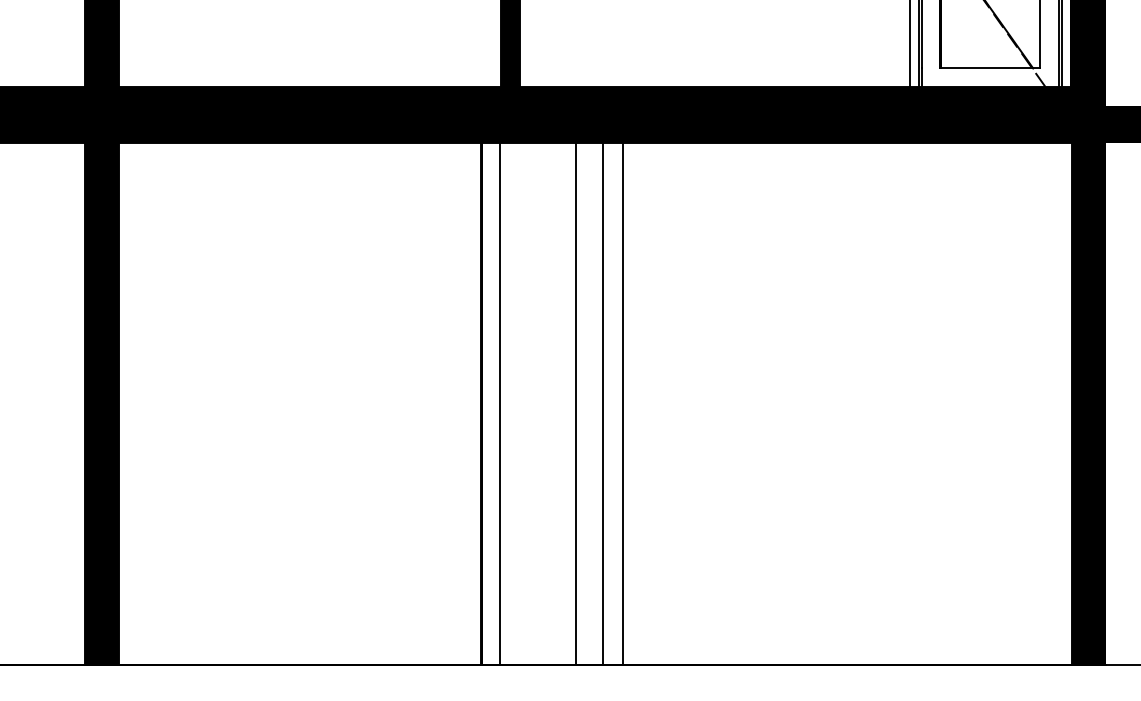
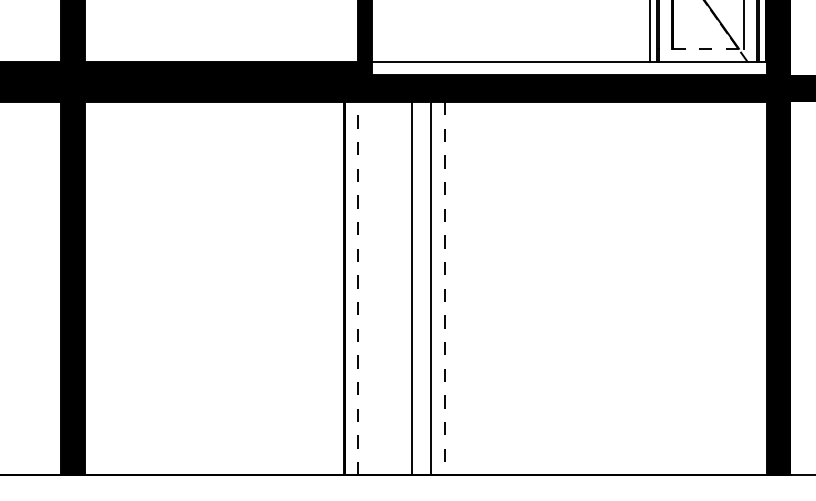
line: (990, 68) -> (708, 48), solid -> dashed
fill: (795, 96) -> (568, 68), removed
line: (500, 403) -> (357, 288), solid -> dashed
line: (622, 403) -> (445, 288), solid -> dashed

